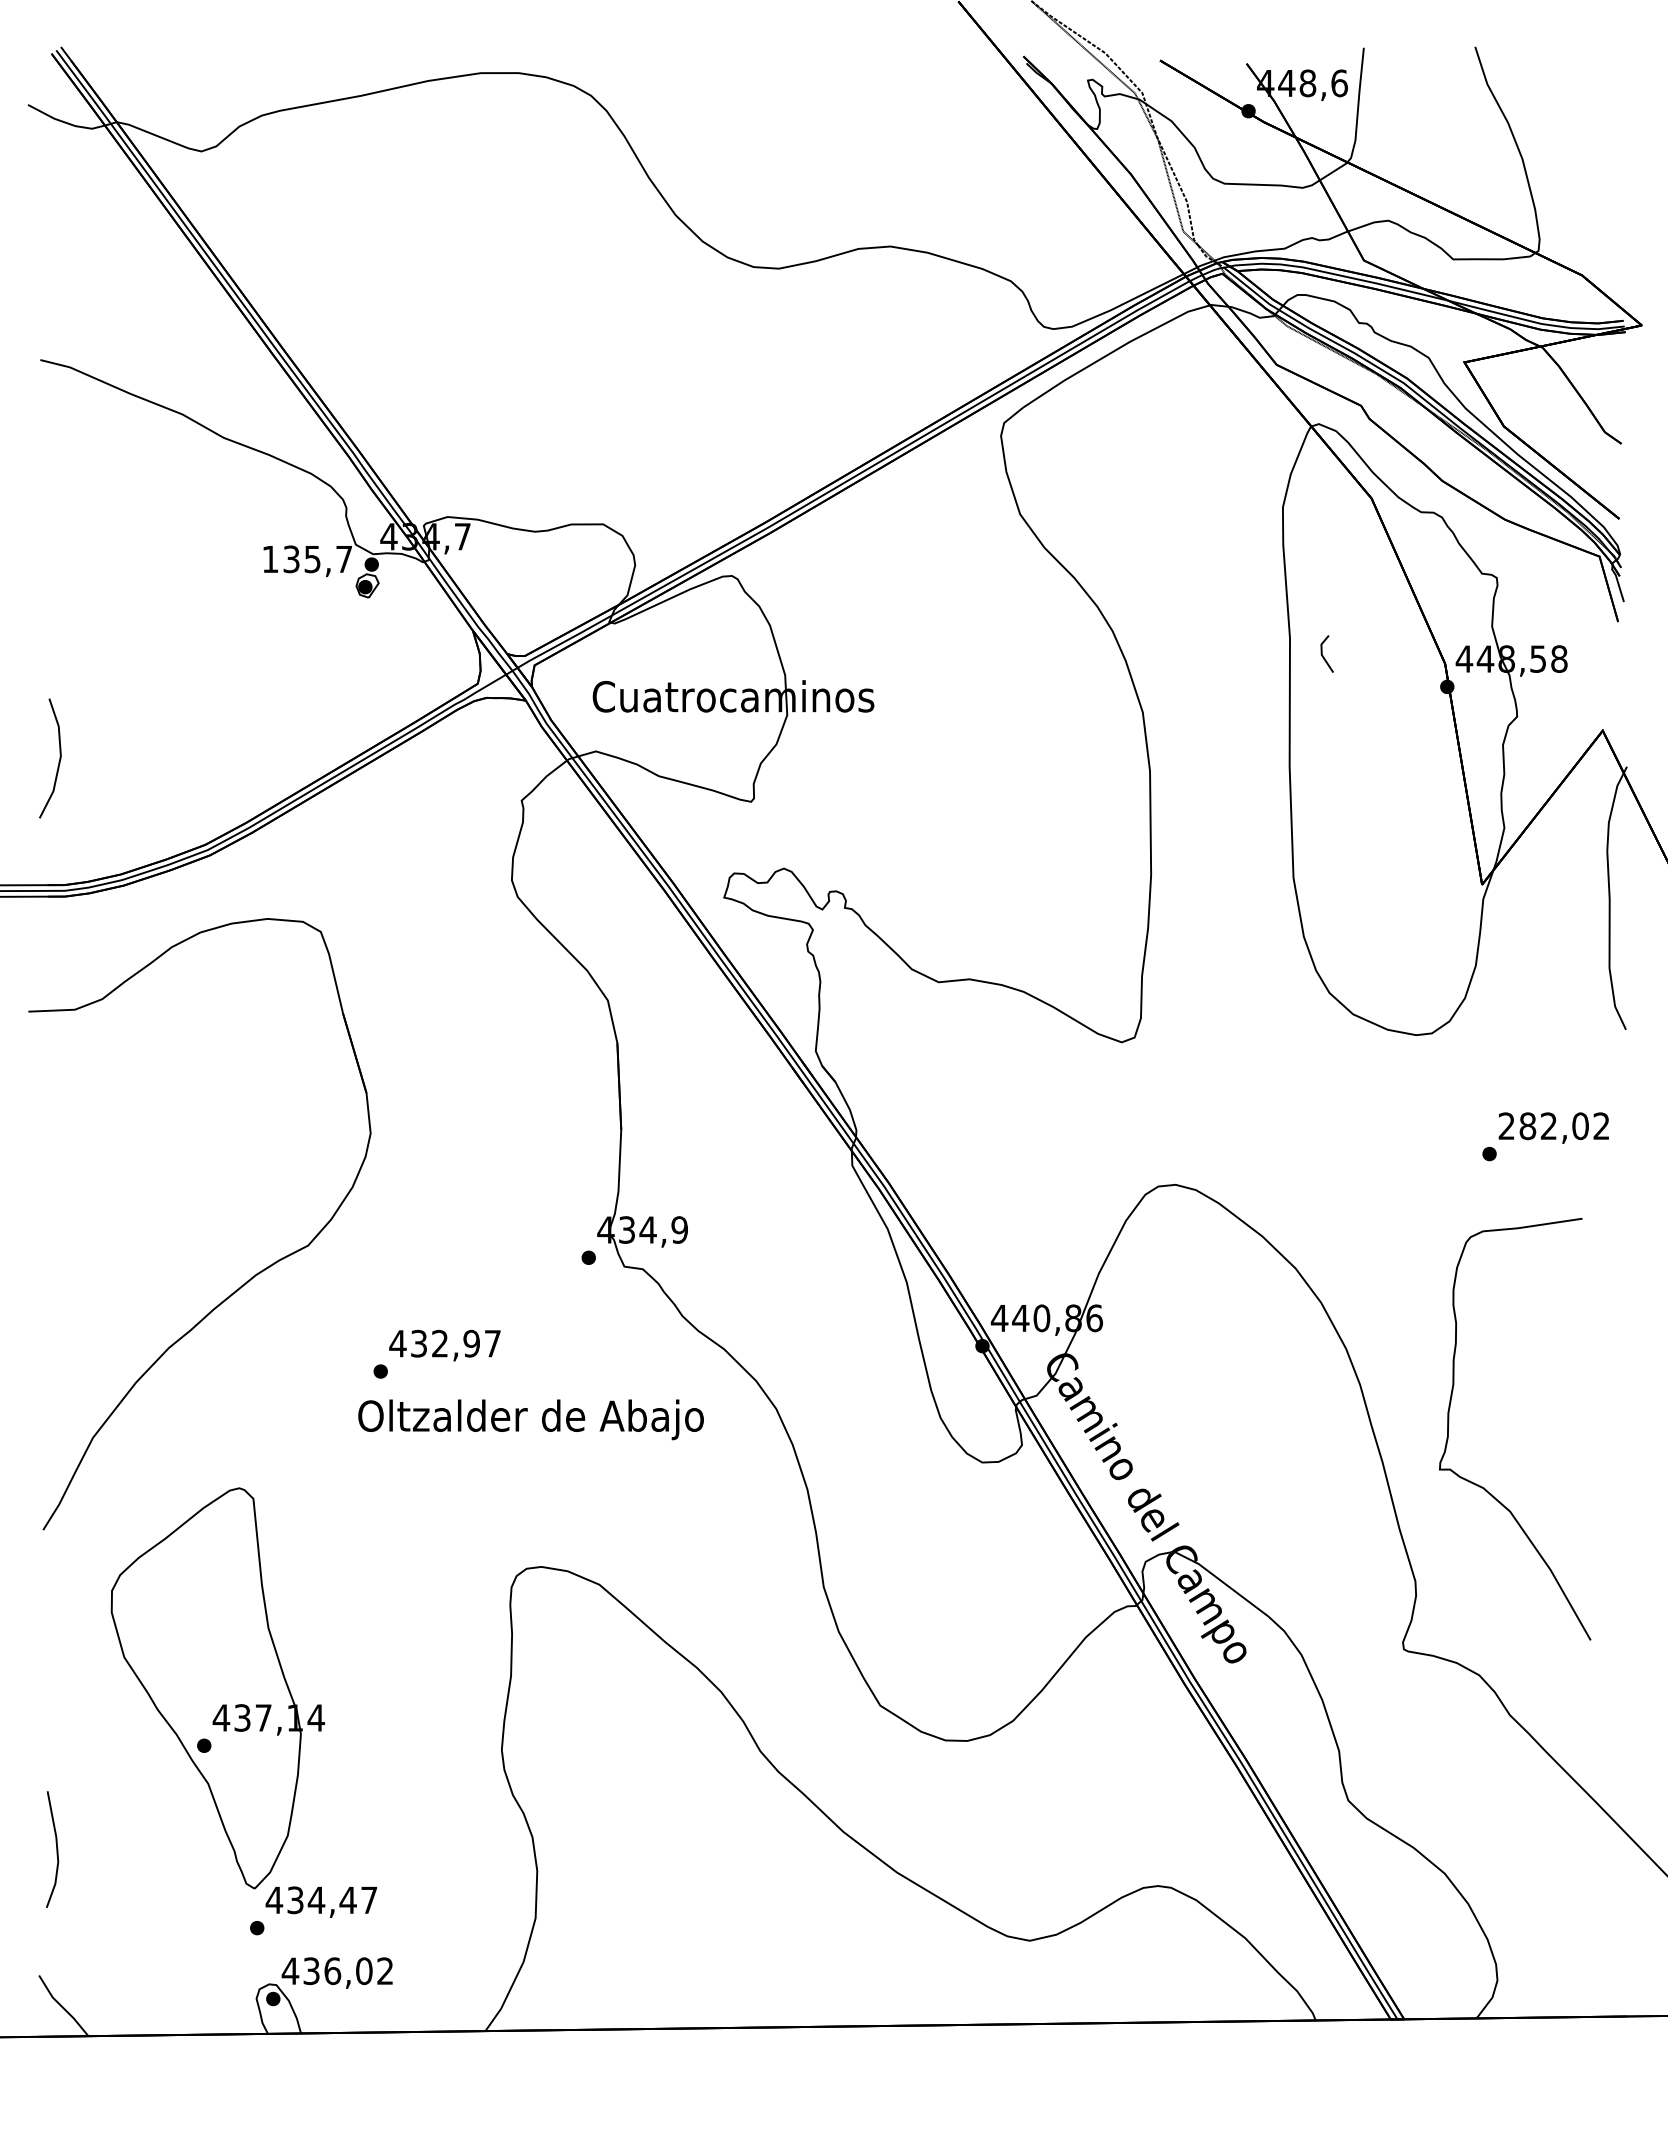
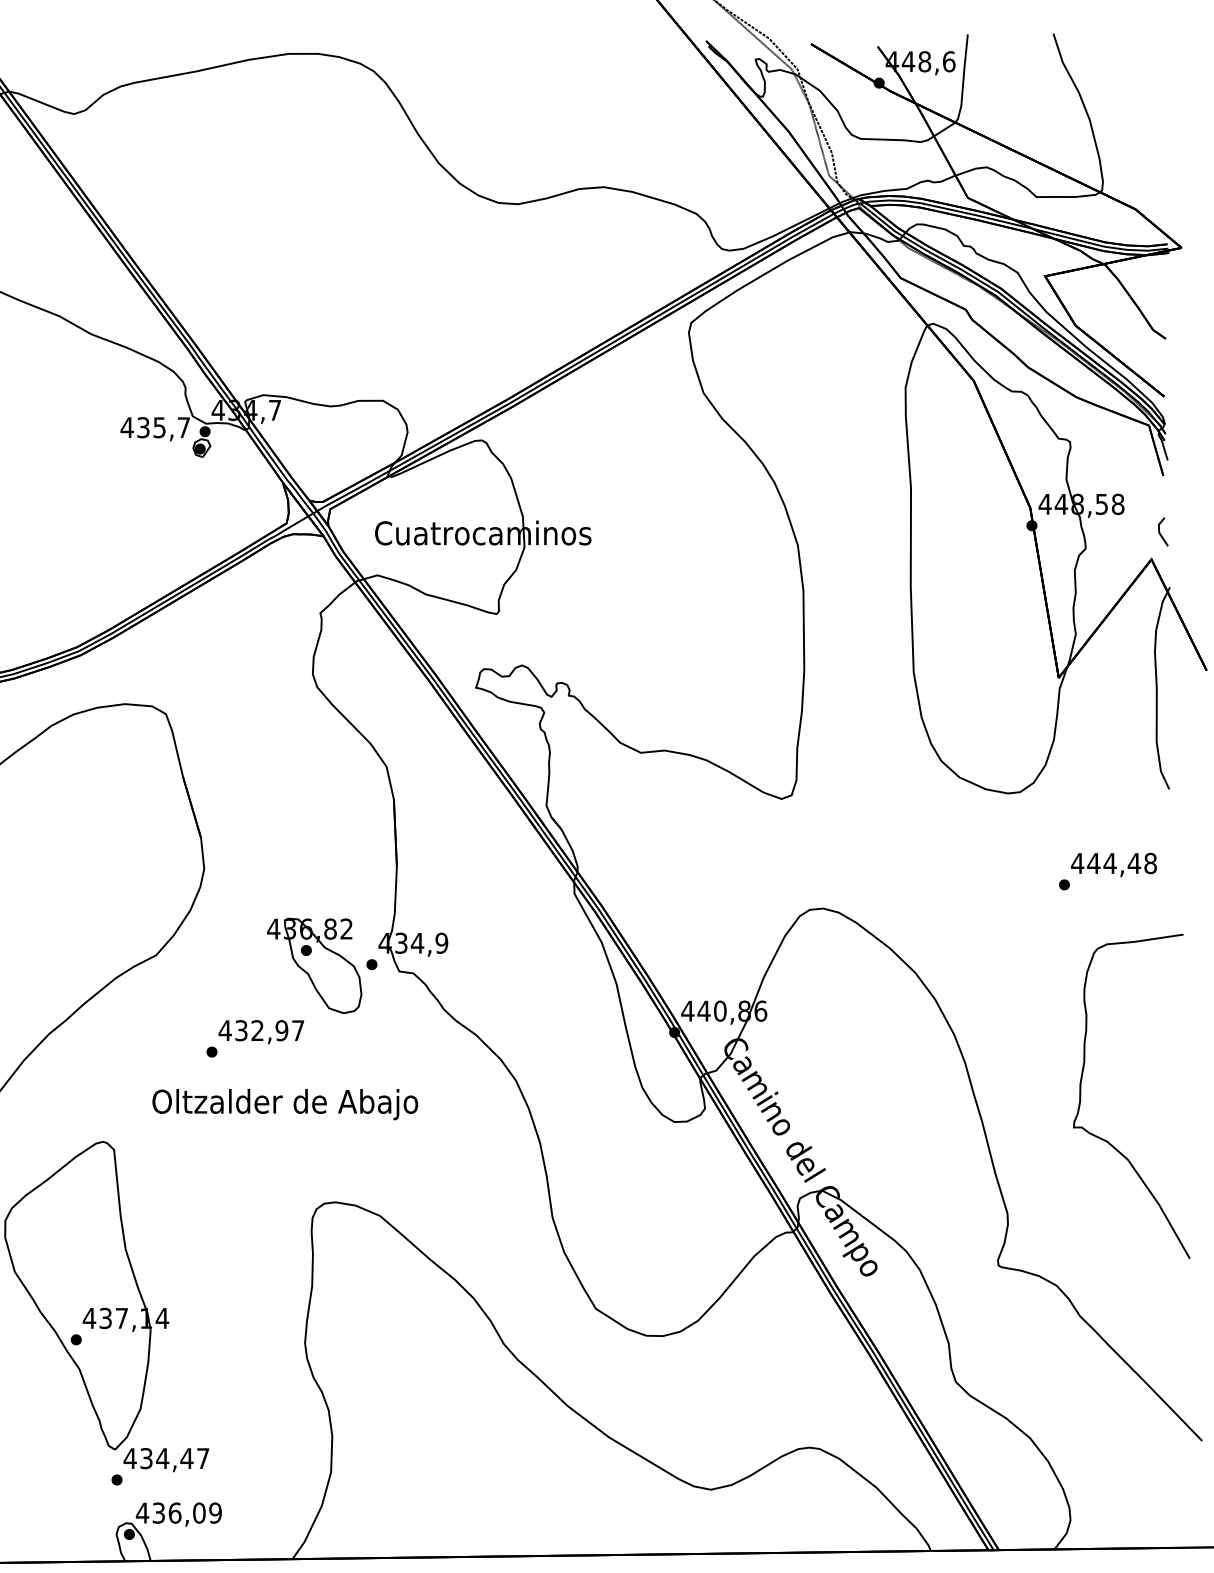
text: (270, 559) -> (127, 427), 135,7 -> 435,7
line: (1323, 655) -> (1160, 533), moved
text: (1553, 1126) -> (1113, 863), 282,02 -> 444,48
part: (513, 1259) -> (314, 965), added
text: (530, 1419) -> (284, 1104), moved
curve: (1449, 1423) -> (1081, 1092), moved
text: (385, 1971) -> (215, 1513), 436,02 -> 436,09

